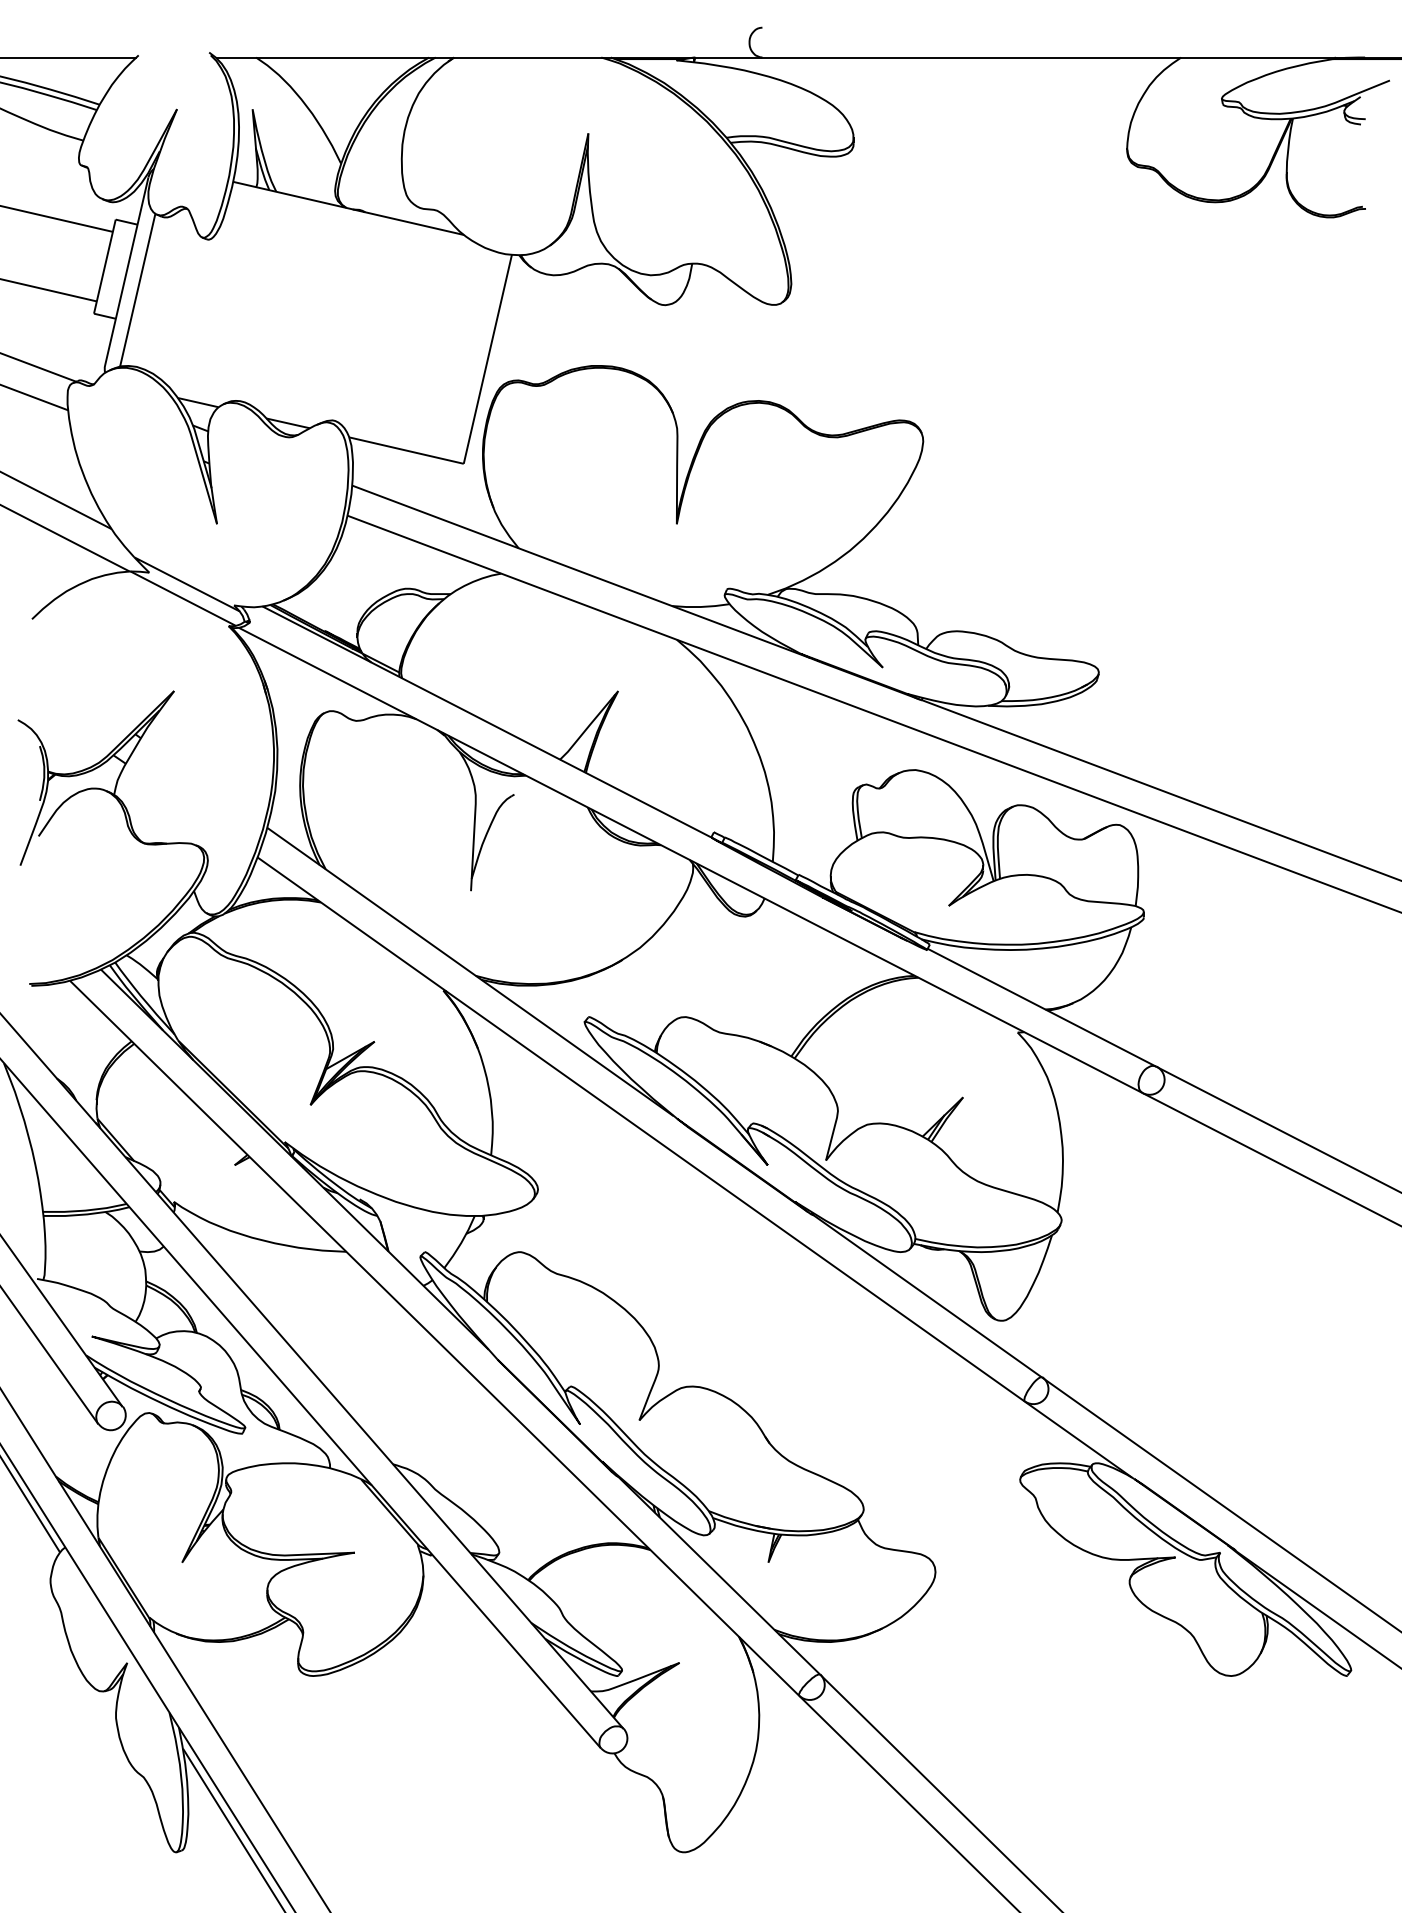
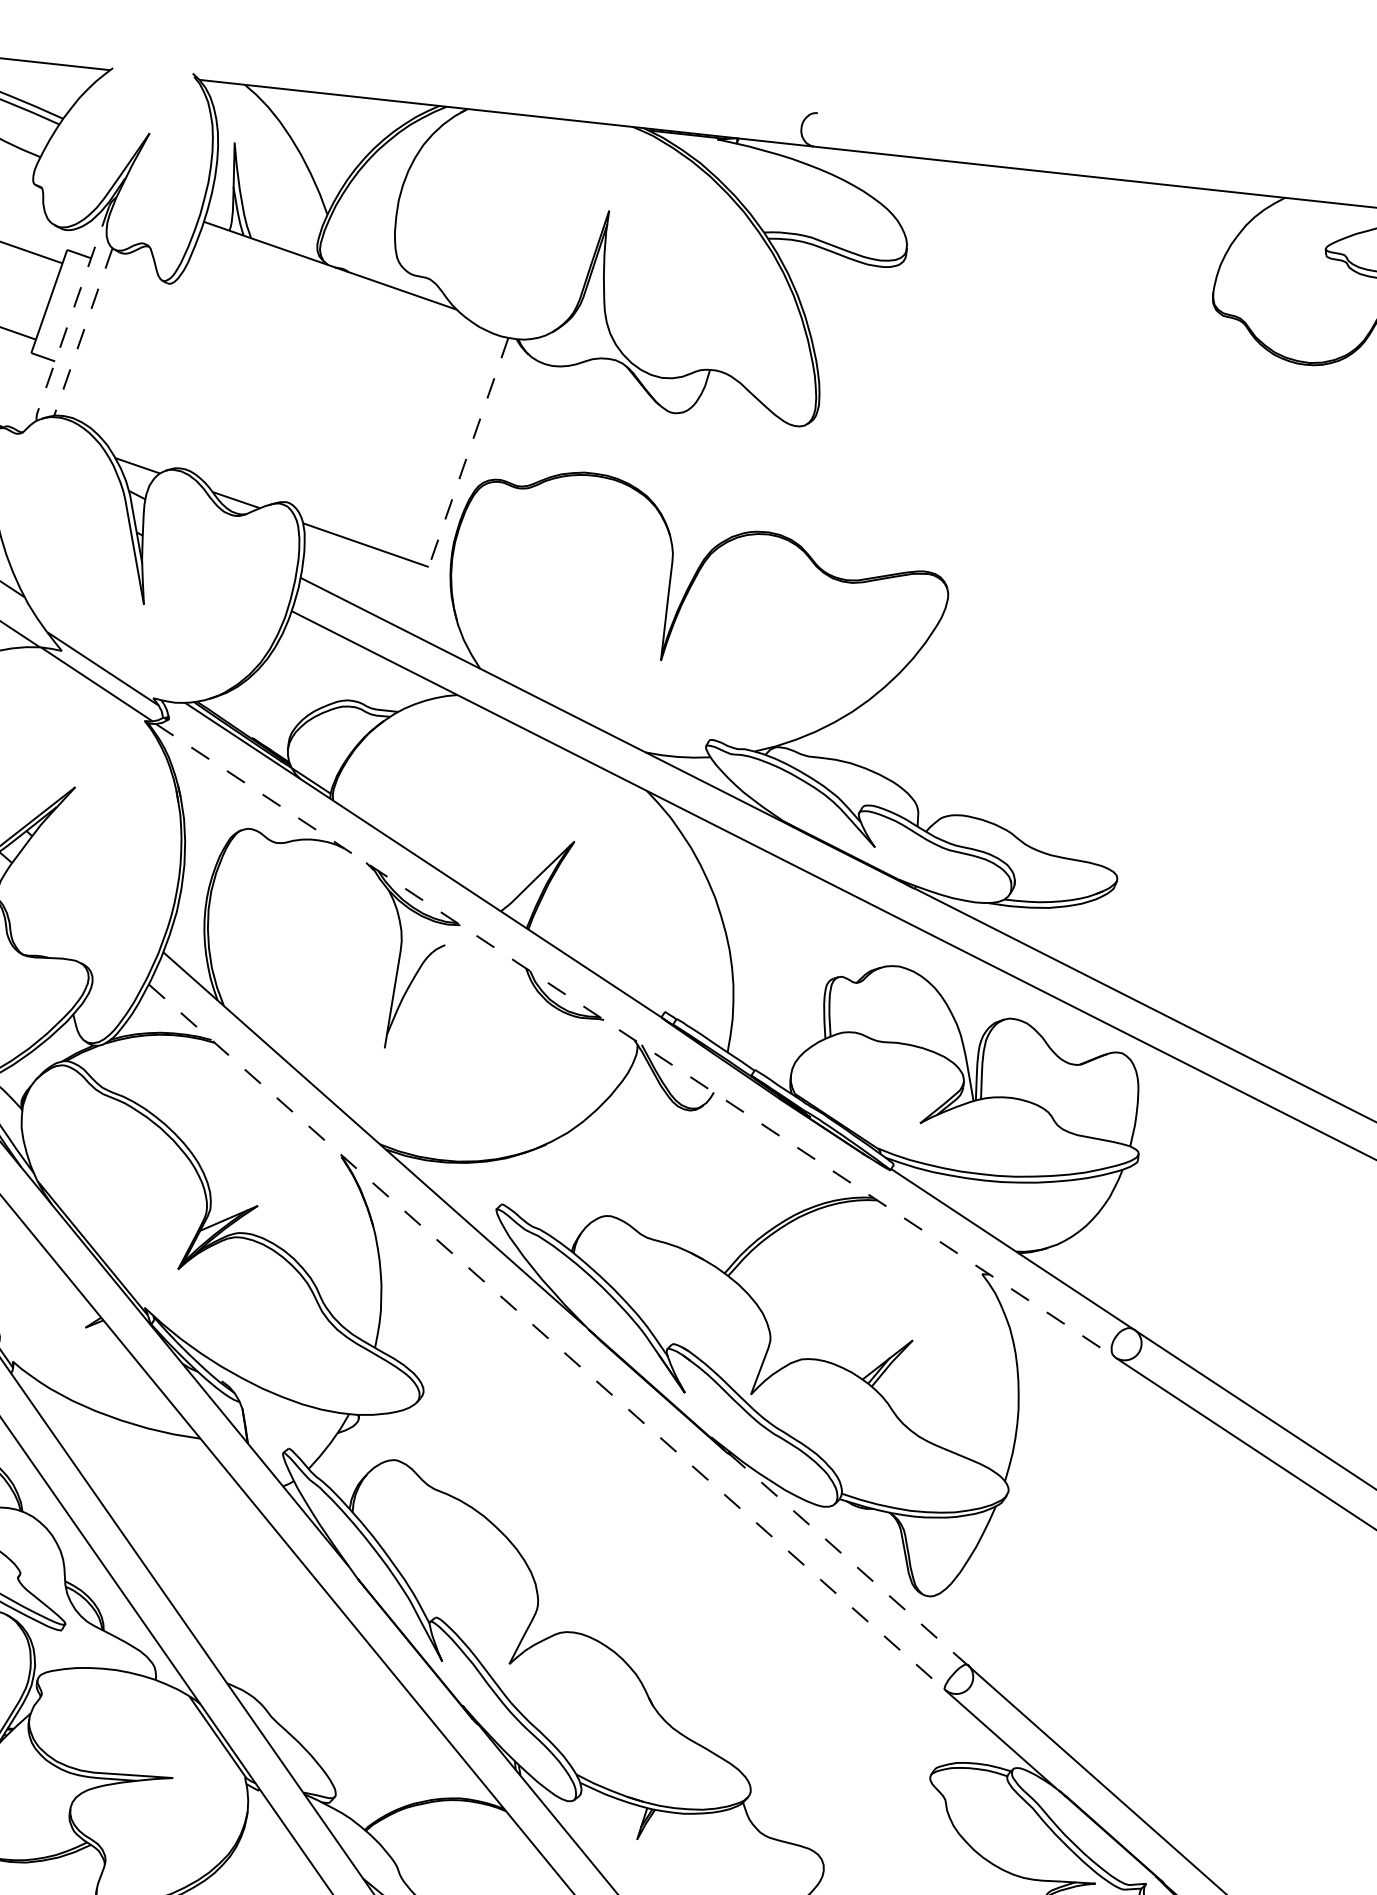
line: (126, 271) -> (73, 309), solid -> dashed
line: (137, 290) -> (83, 332), solid -> dashed
line: (487, 359) -> (468, 452), solid -> dashed
line: (691, 860) -> (636, 1040), solid -> dashed
line: (641, 1129) -> (547, 1337), solid -> dashed
line: (927, 1296) -> (848, 1559), solid -> dashed

